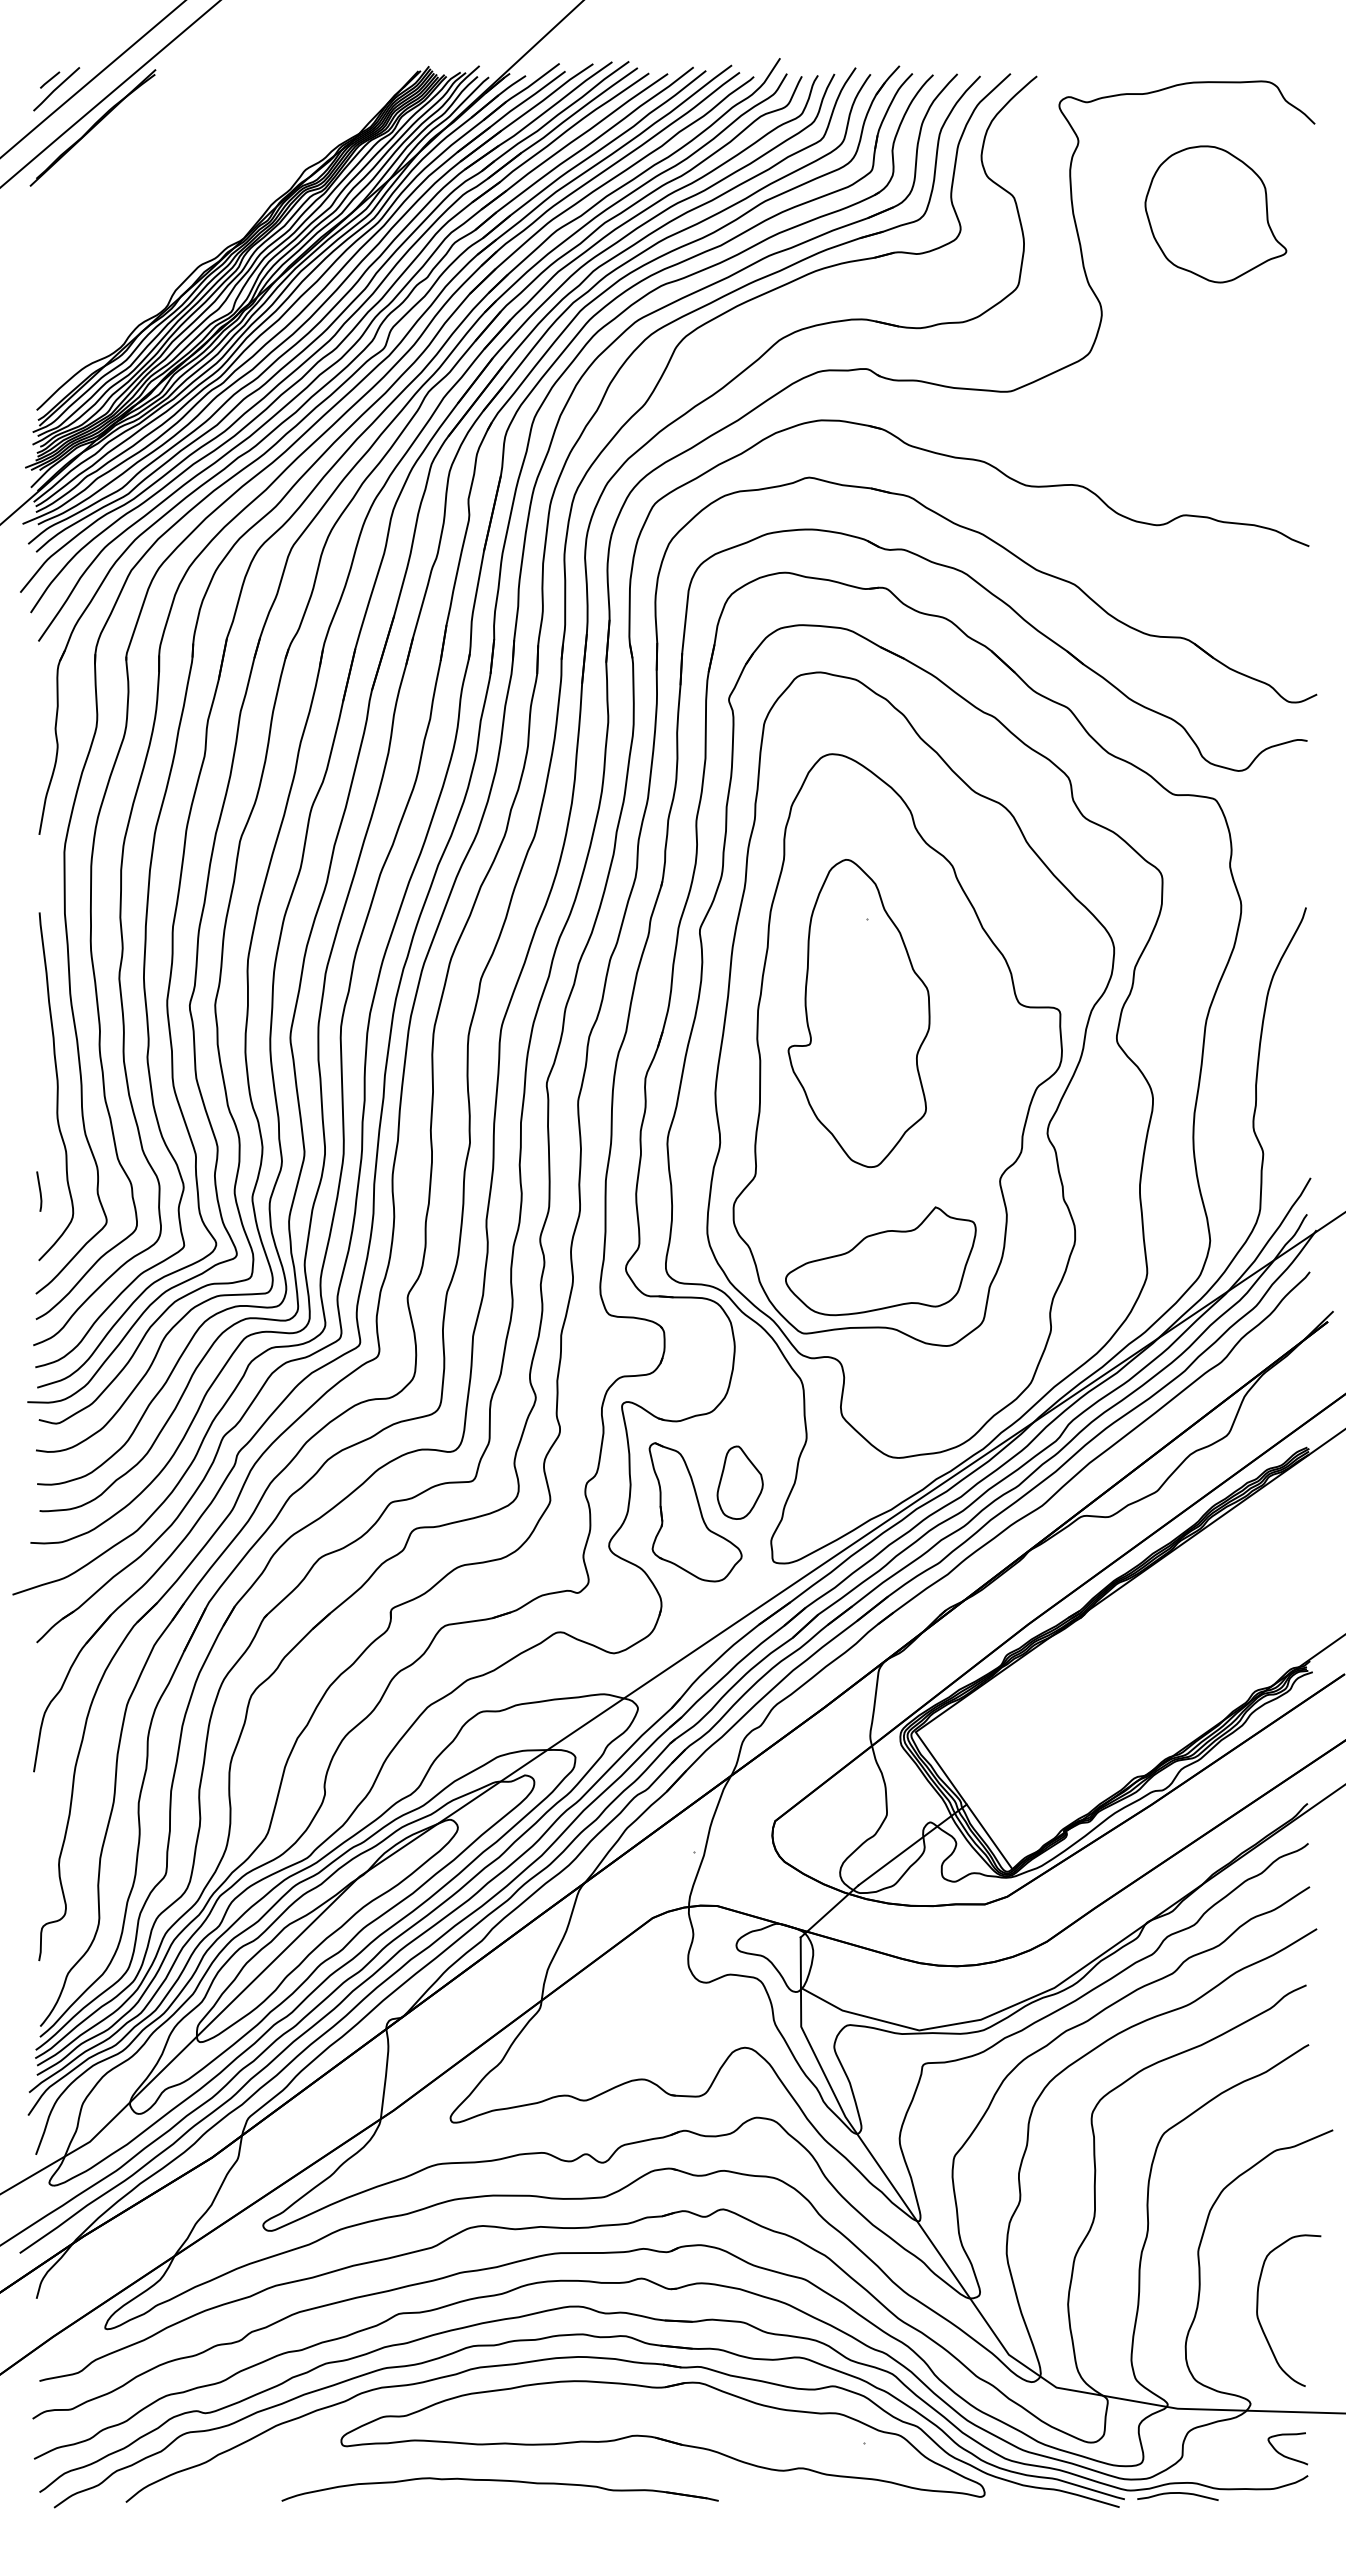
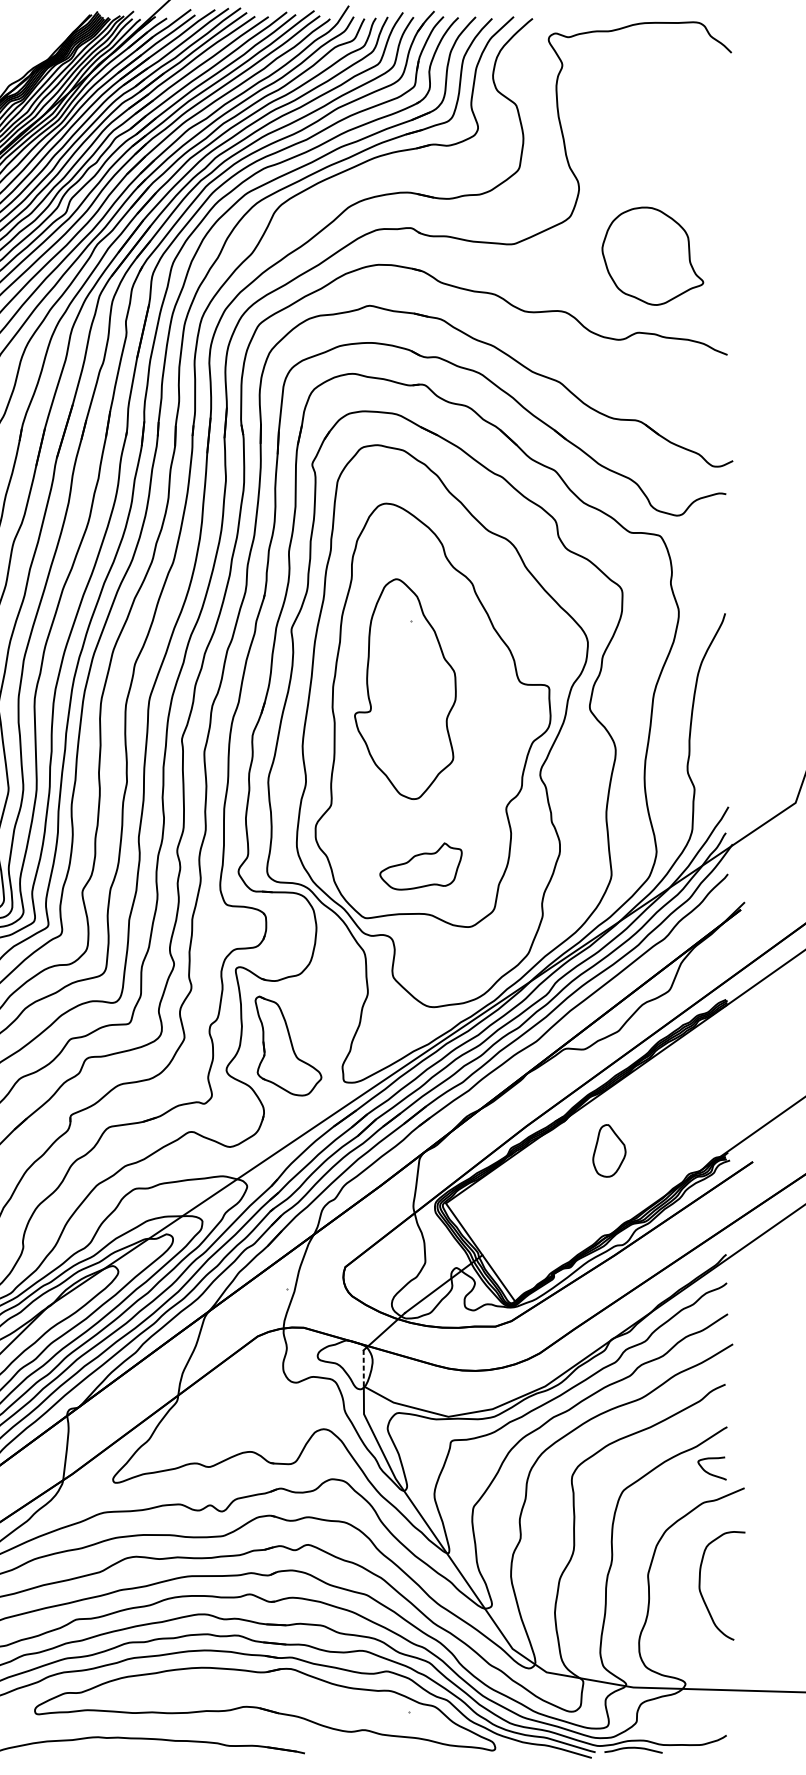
part: (1215, 214) -> (652, 256), moved
part: (880, 1261) -> (420, 866), size x0.6
part: (739, 1482) -> (608, 1150), moved
line: (800, 1962) -> (363, 1368), solid -> dashed
curve: (1258, 2309) -> (700, 1585), moved
curve: (1283, 2454) -> (709, 1472), moved

